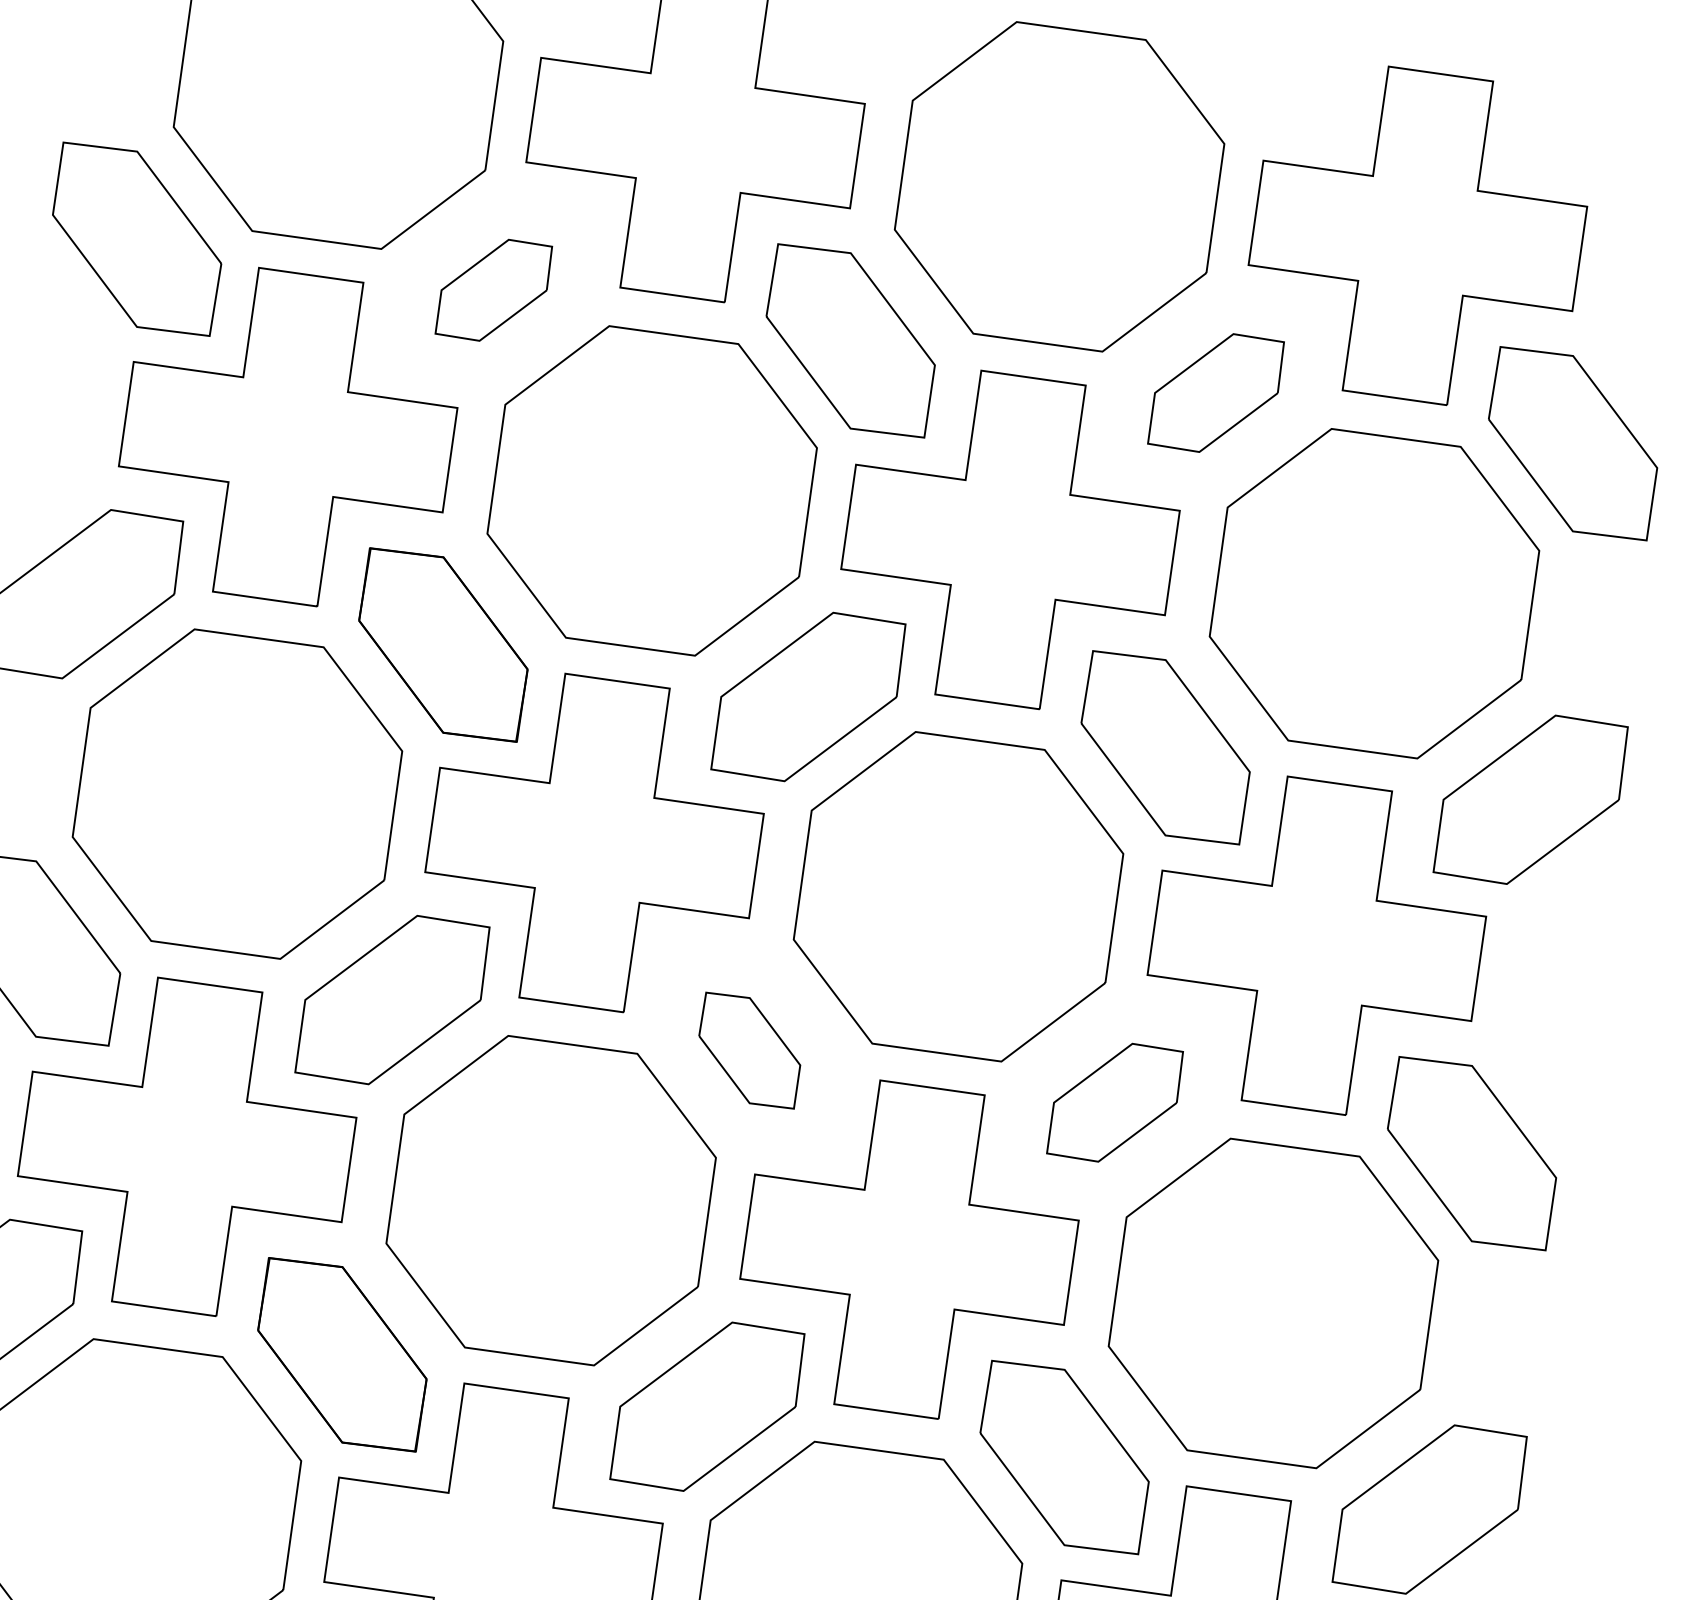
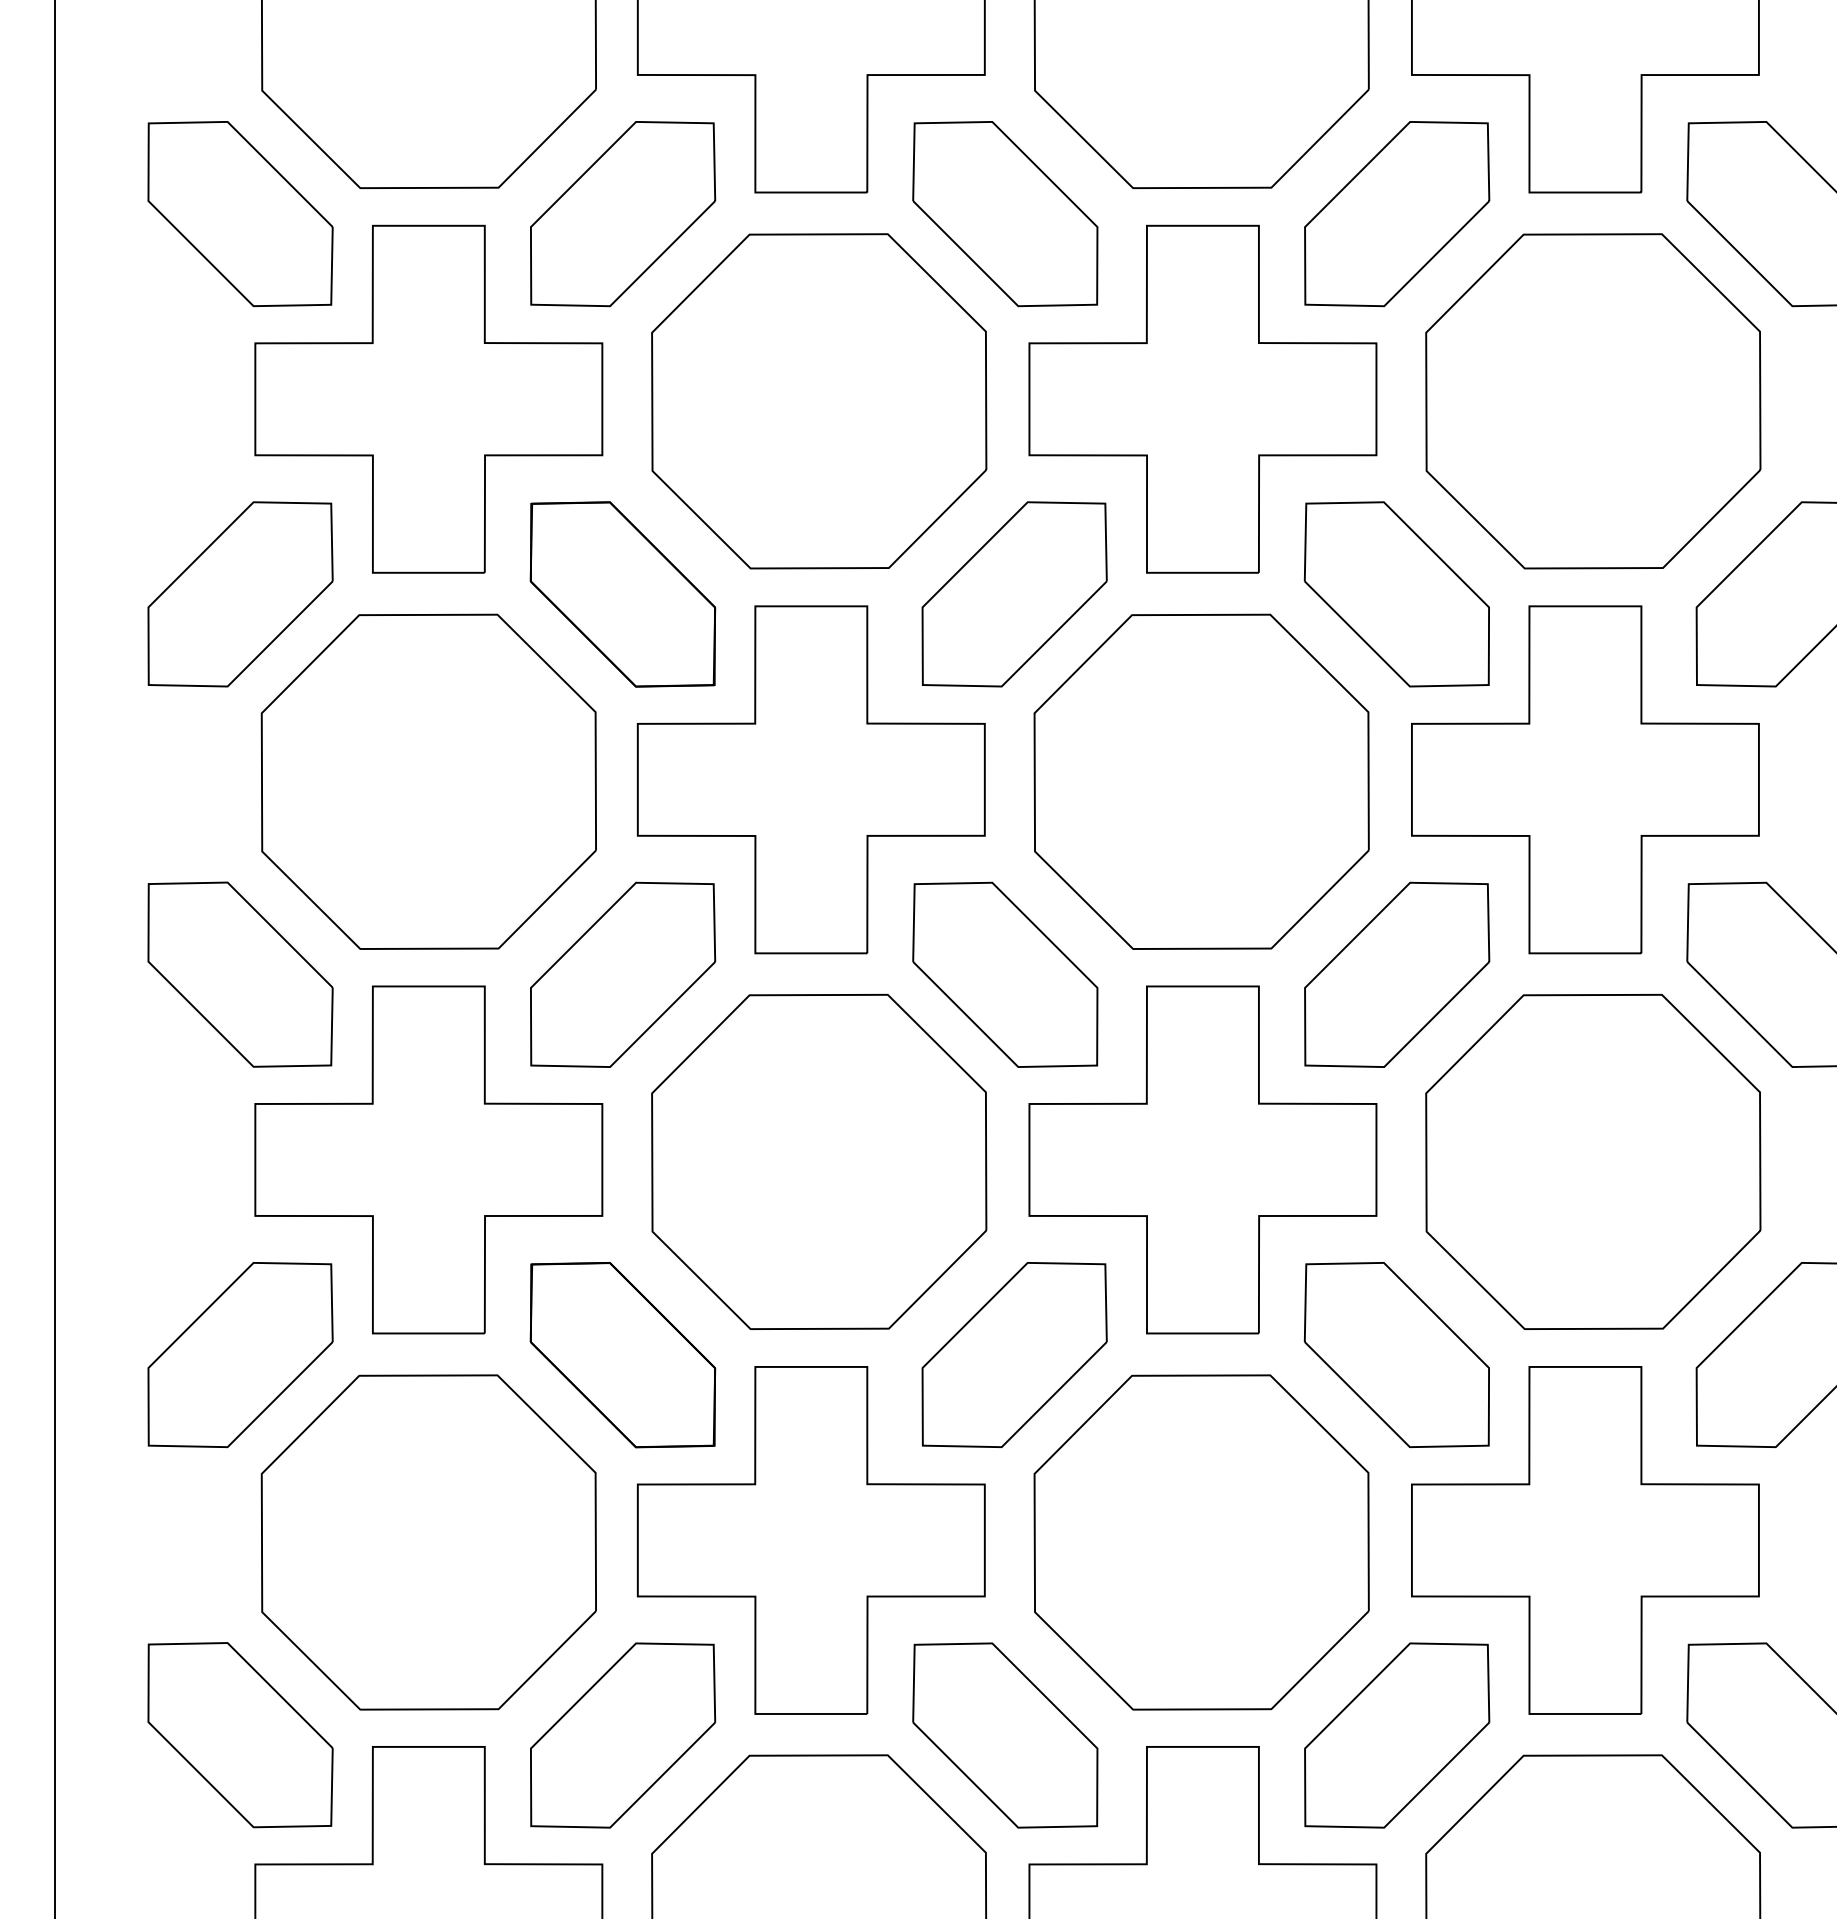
part: (494, 290) -> (623, 214), size x1.67
part: (1216, 393) -> (1397, 214), size x1.43
part: (749, 1050) -> (1005, 974), size x1.67
part: (1115, 1102) -> (1397, 974), size x1.43

